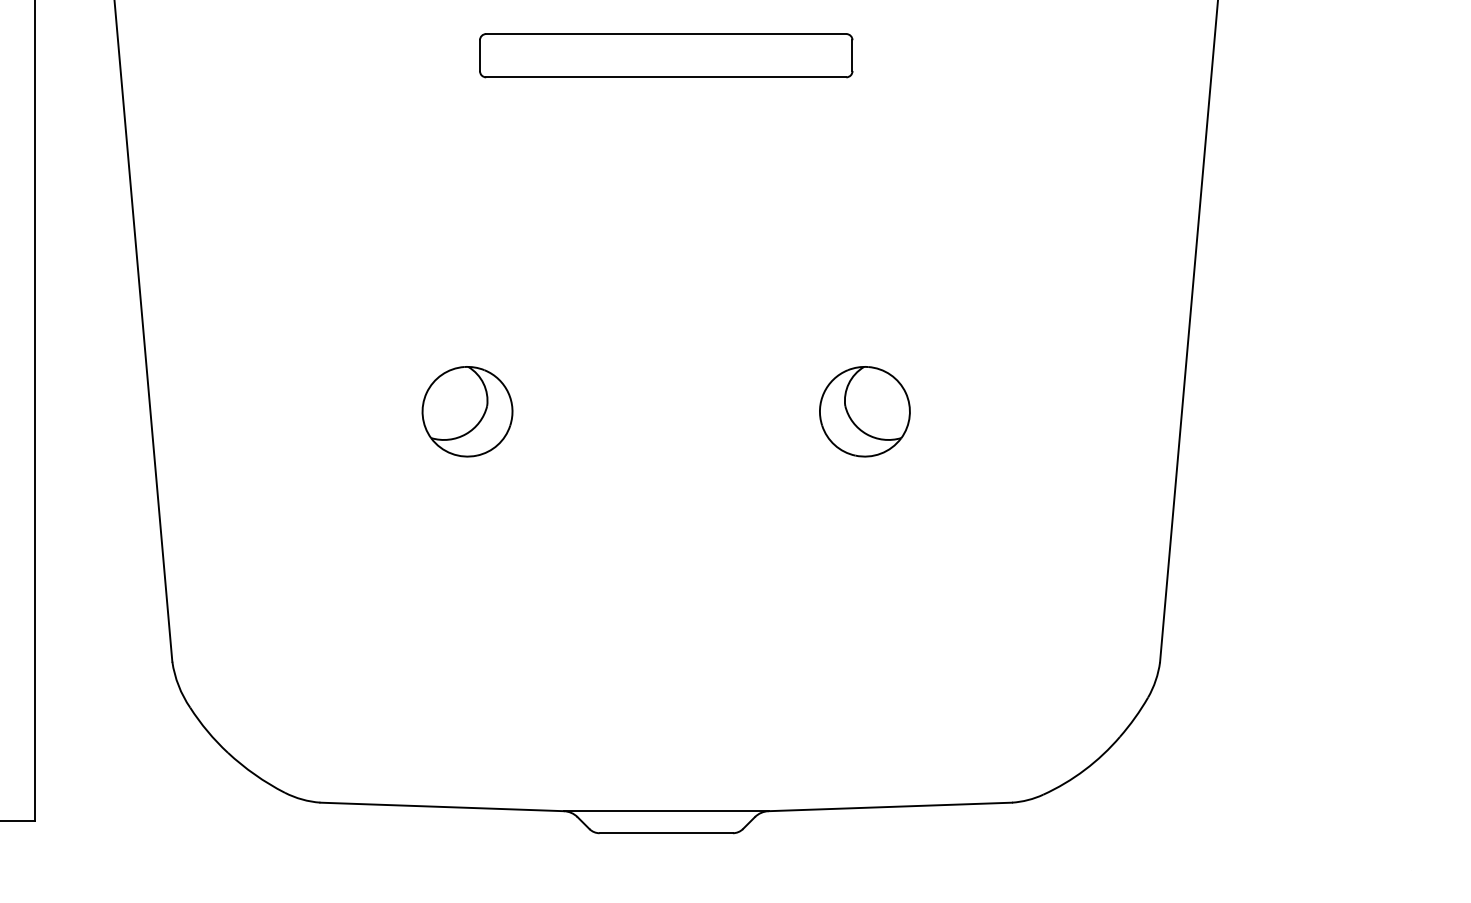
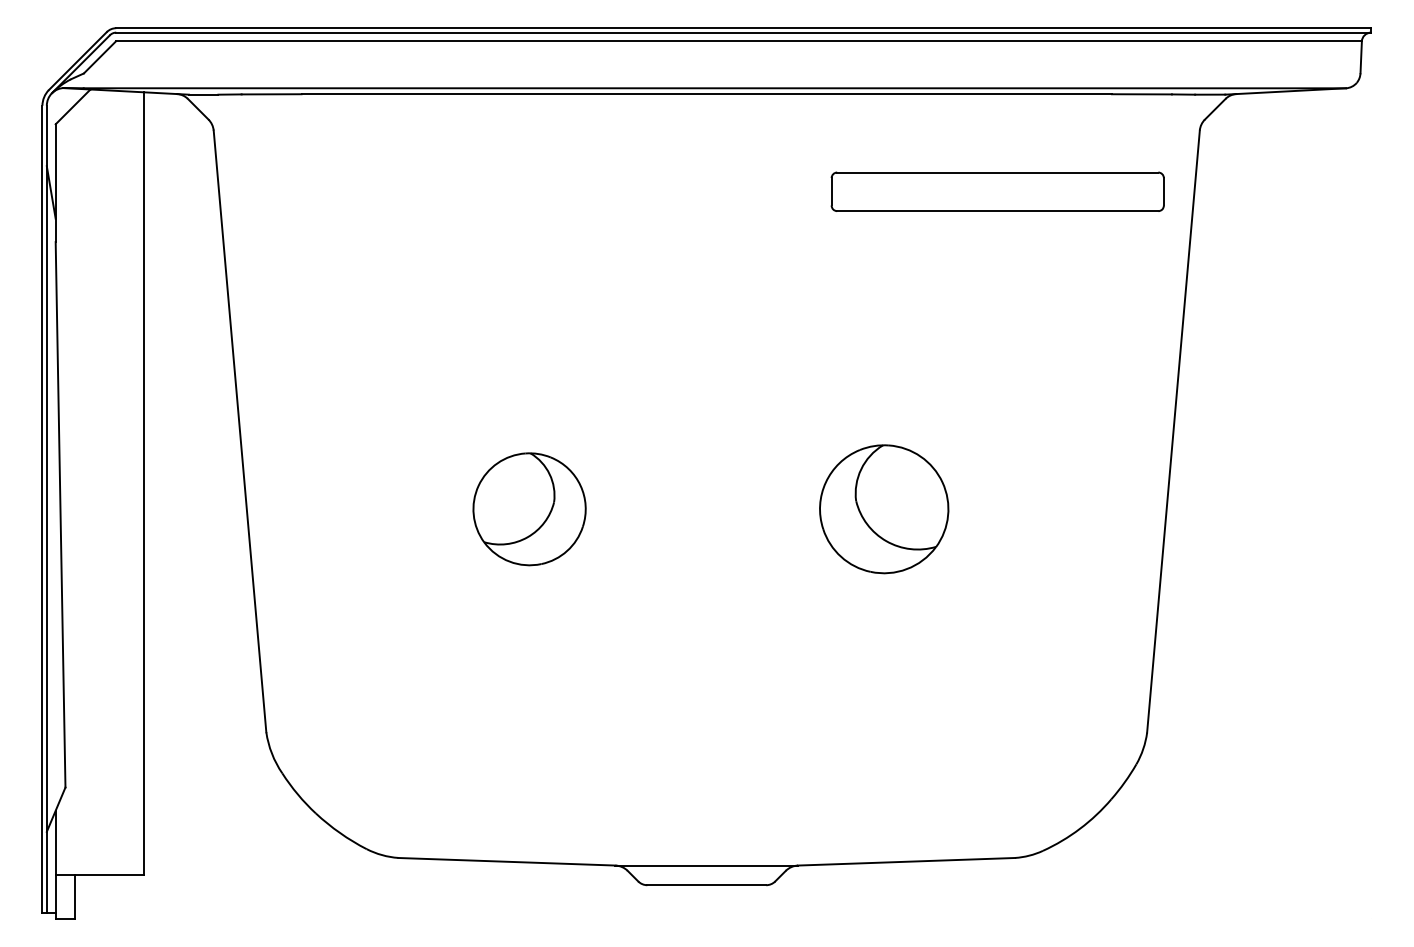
part: (665, 55) -> (997, 191), moved
part: (467, 411) -> (529, 509), size x1.4
part: (864, 411) -> (883, 509), size x1.6

